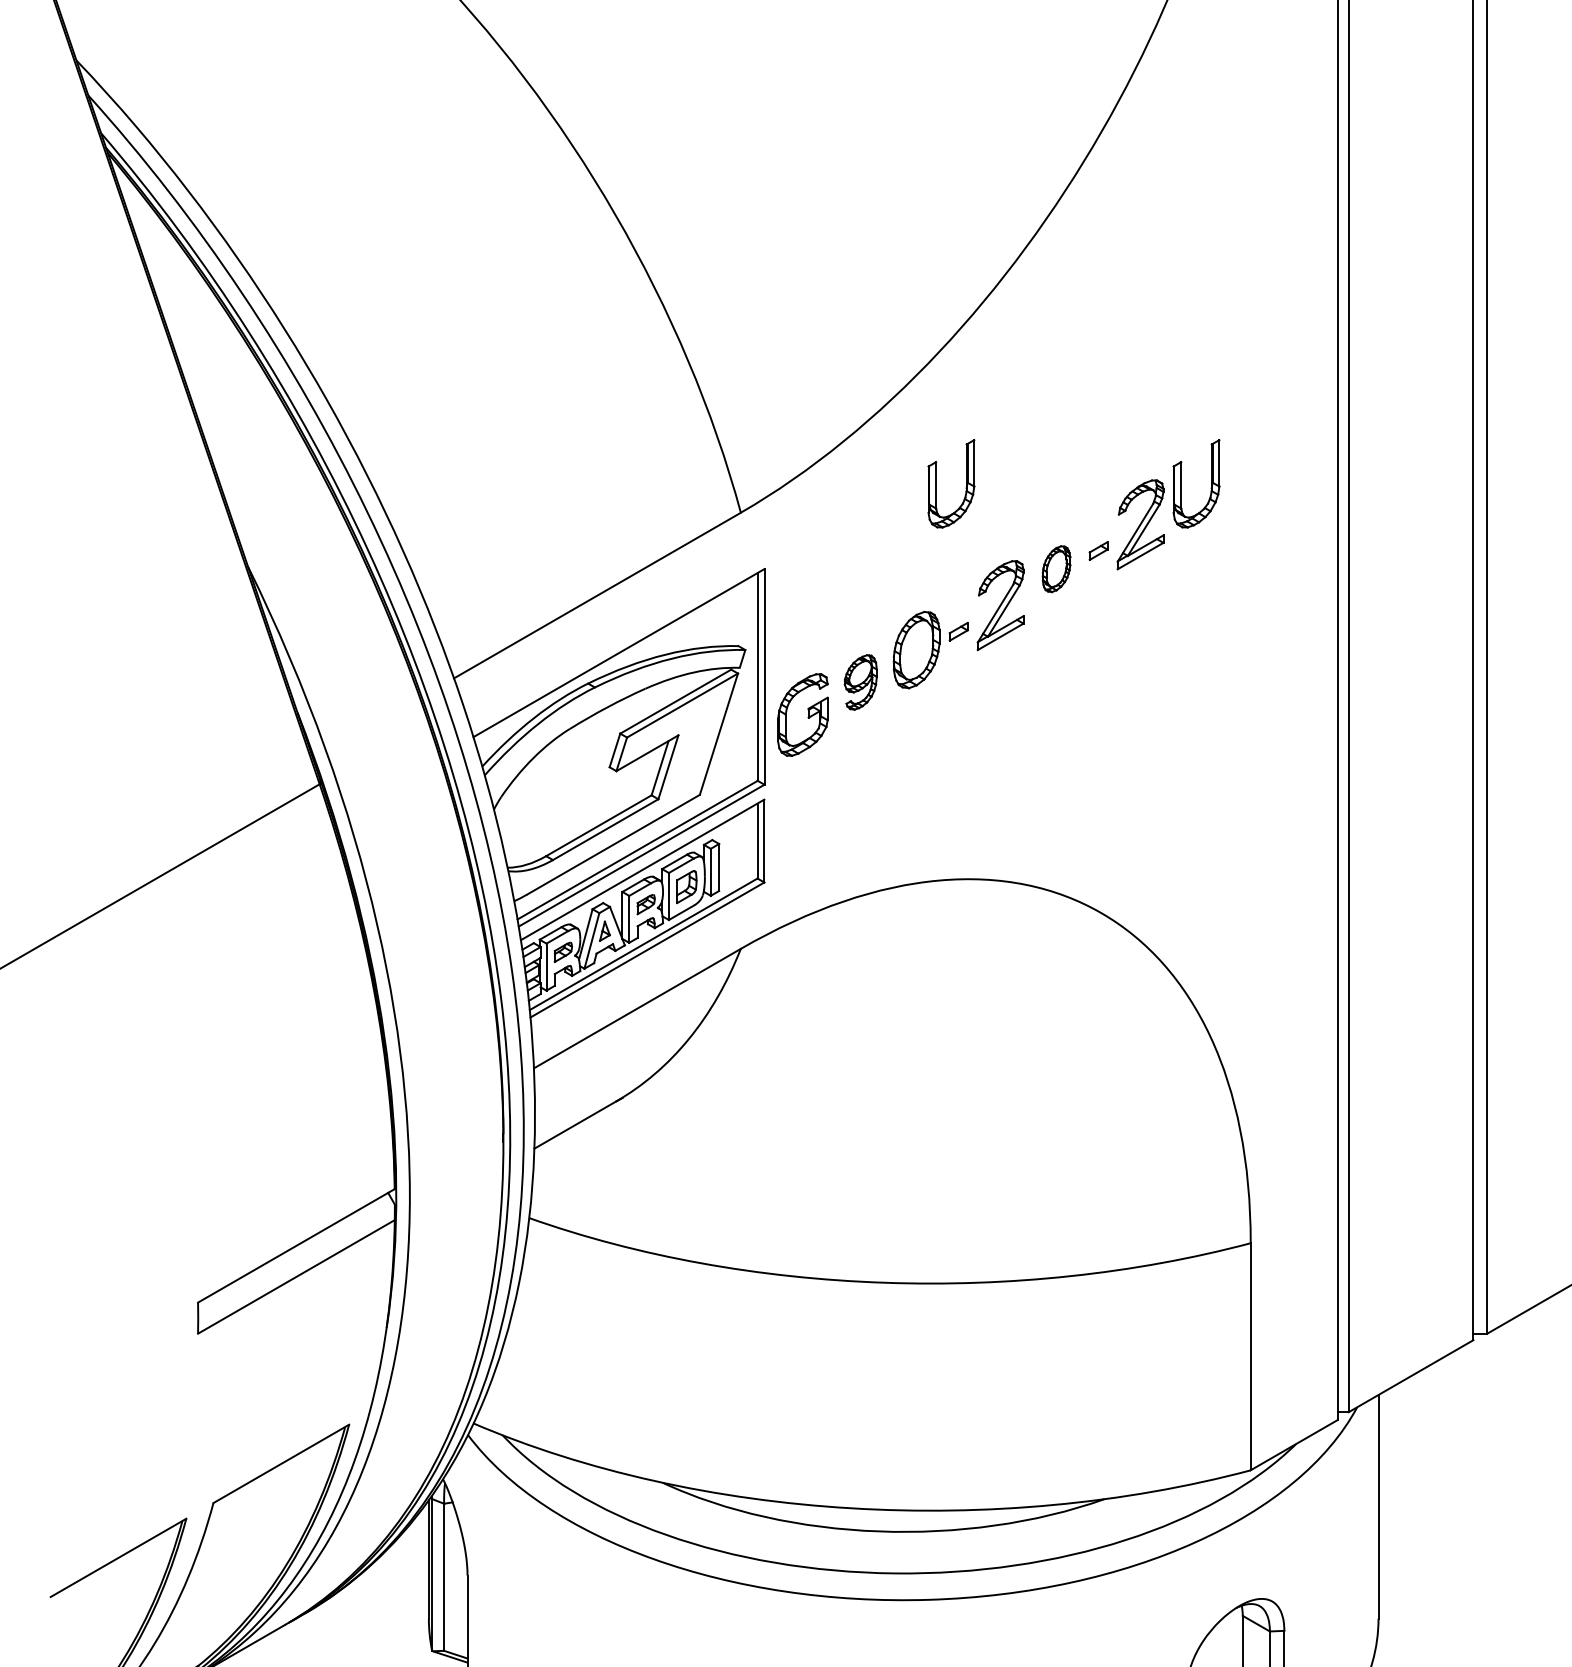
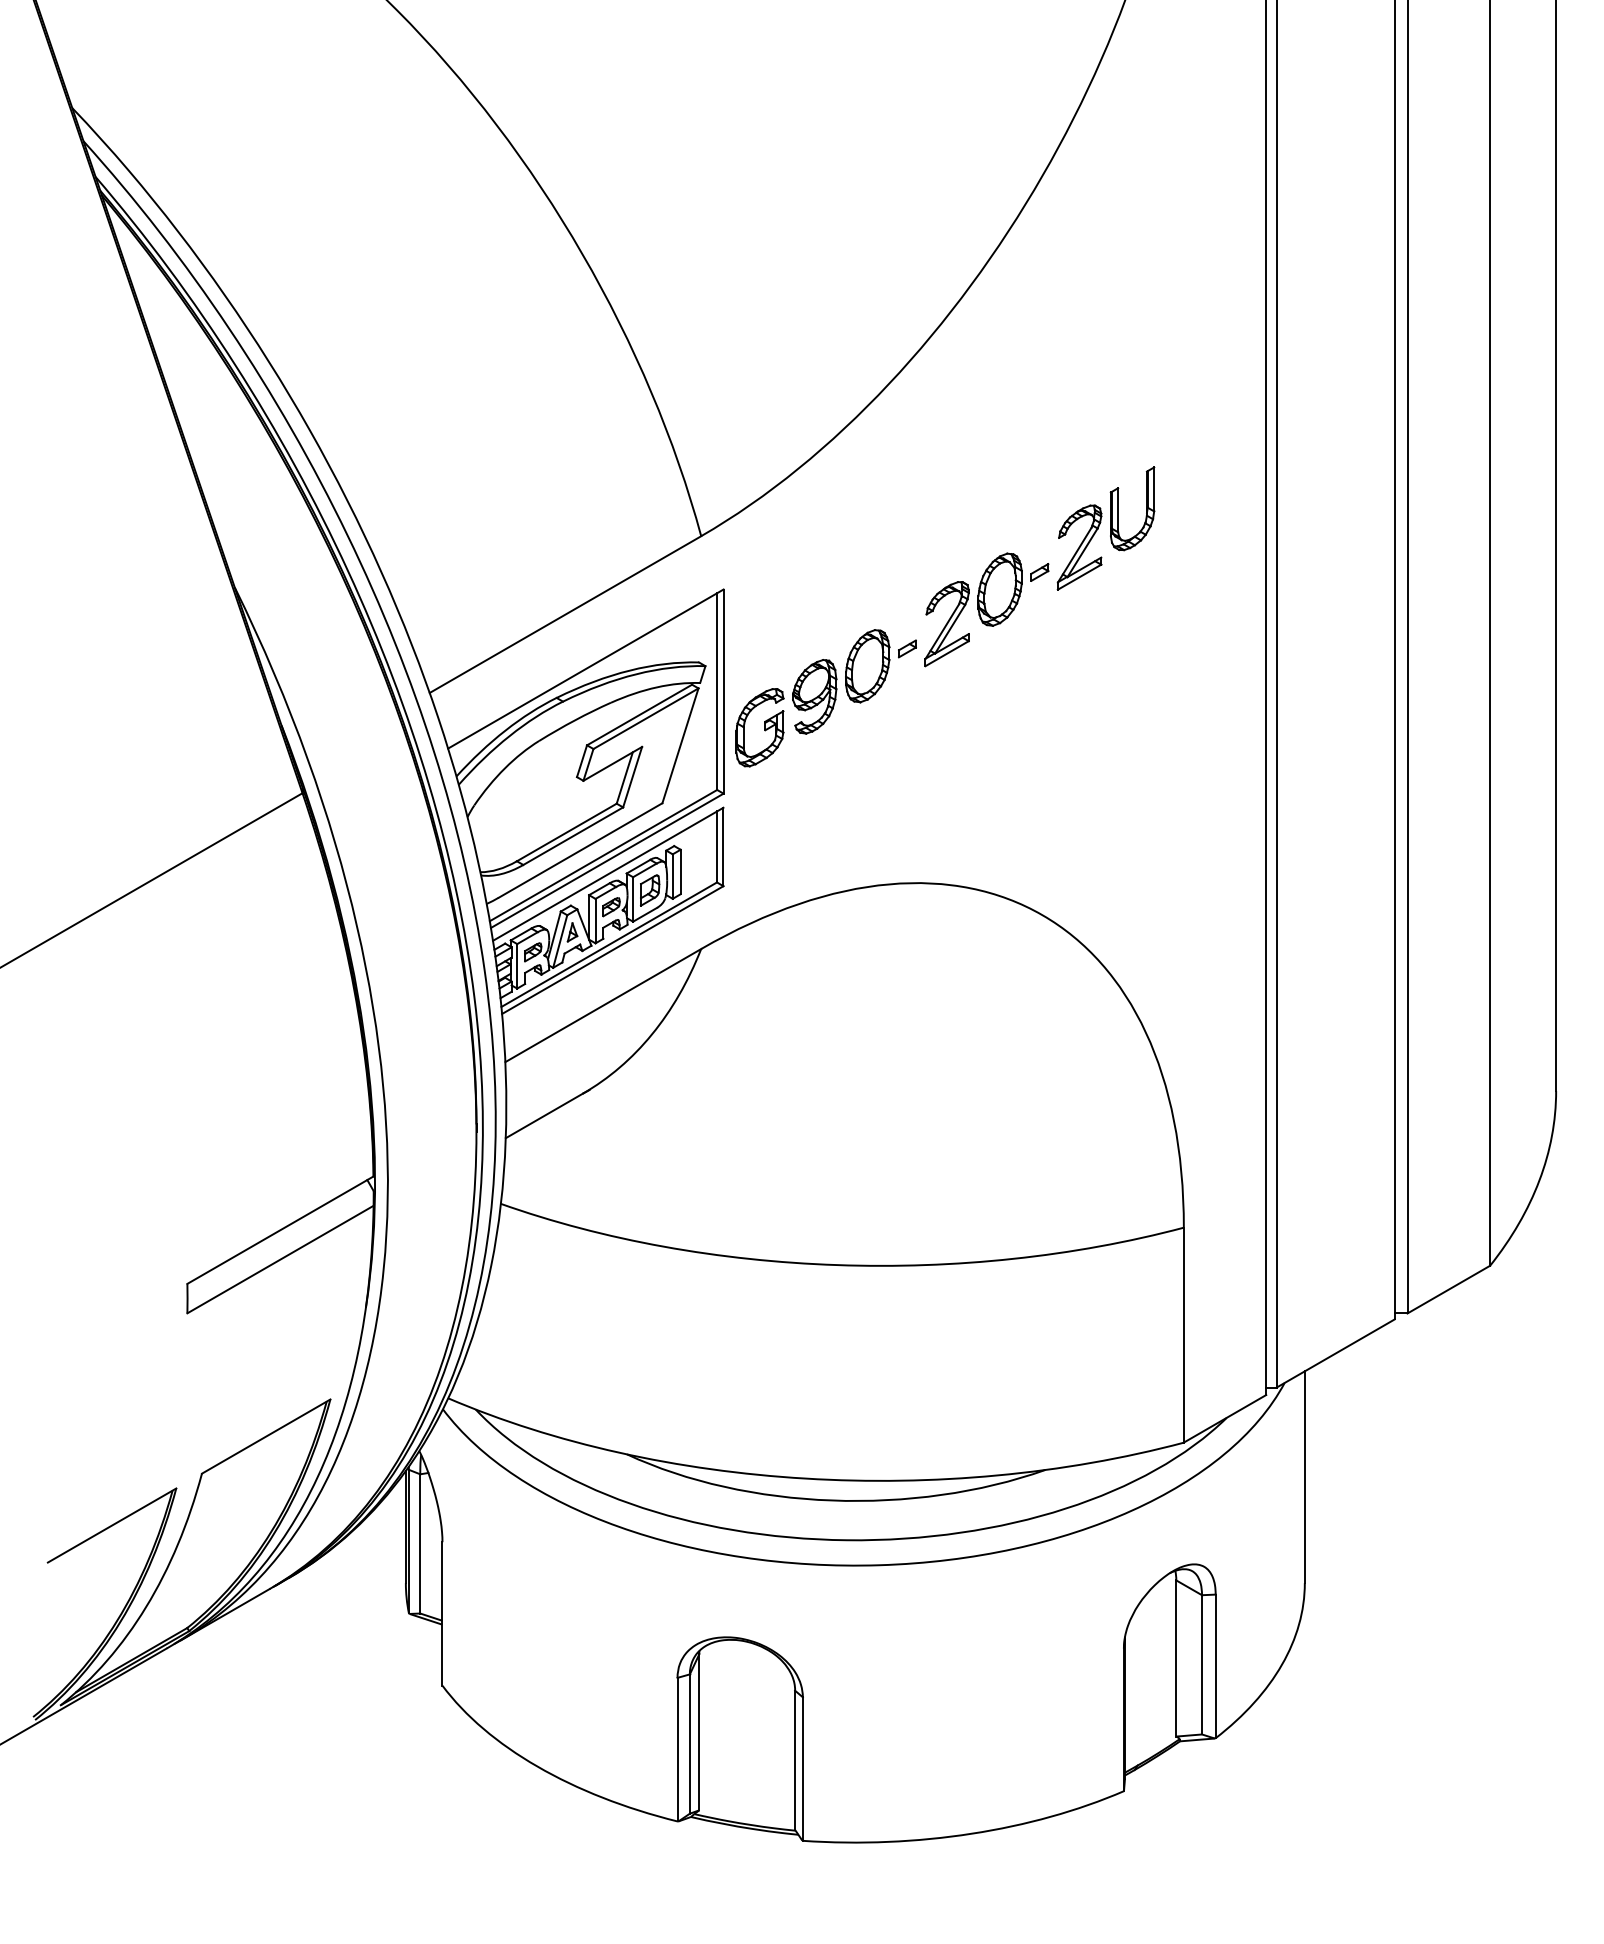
part: (936, 483) -> (886, 508), removed
part: (1055, 569) -> (999, 589), size x1.67
part: (860, 682) -> (814, 696), size x1.43

